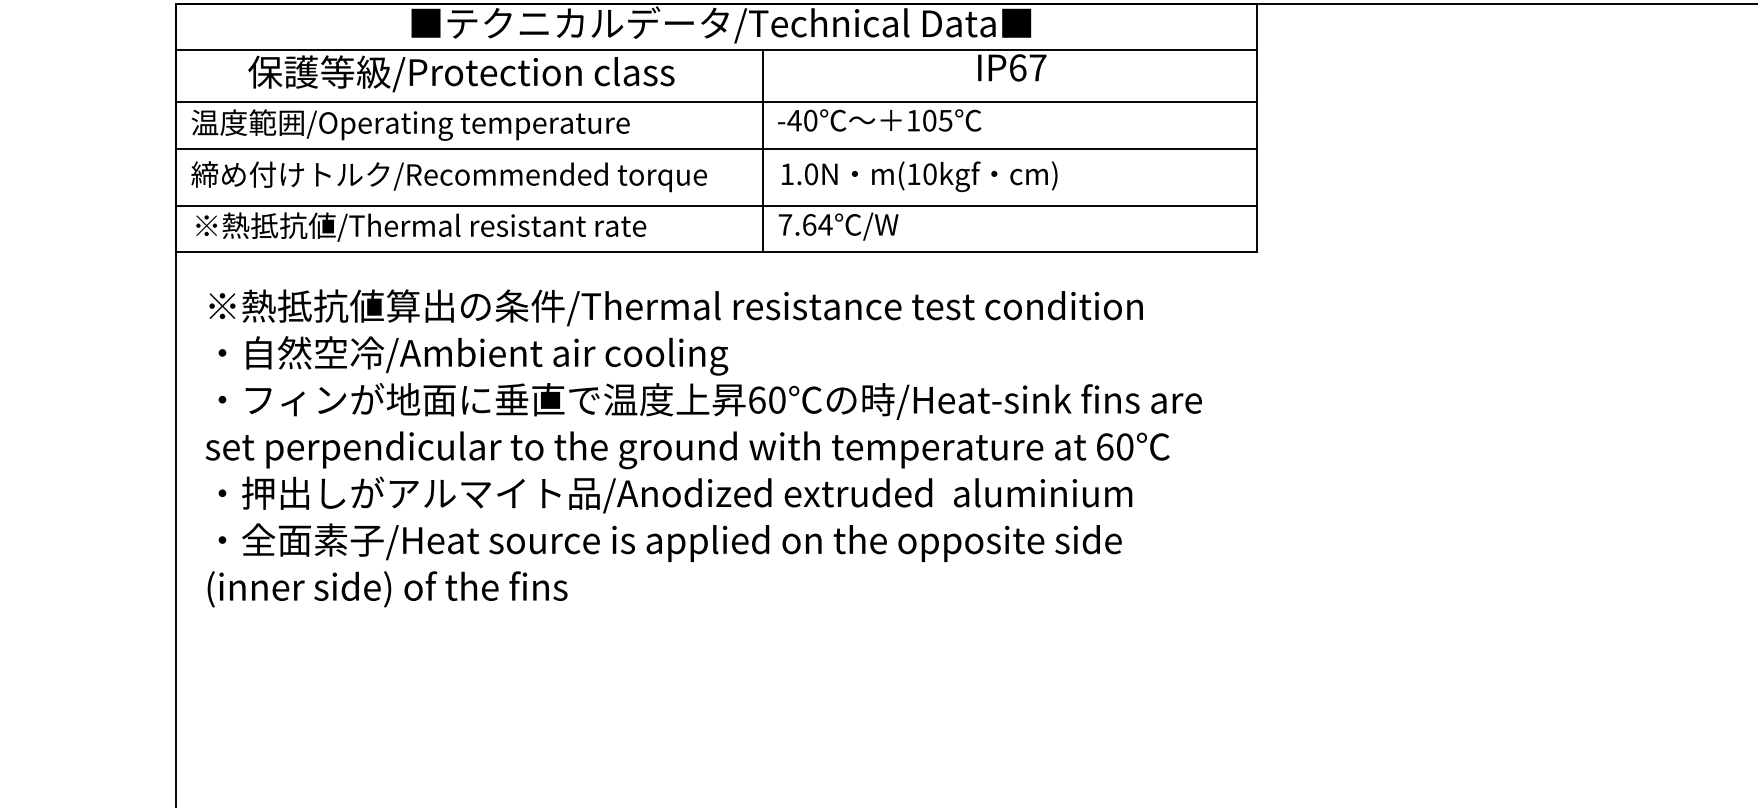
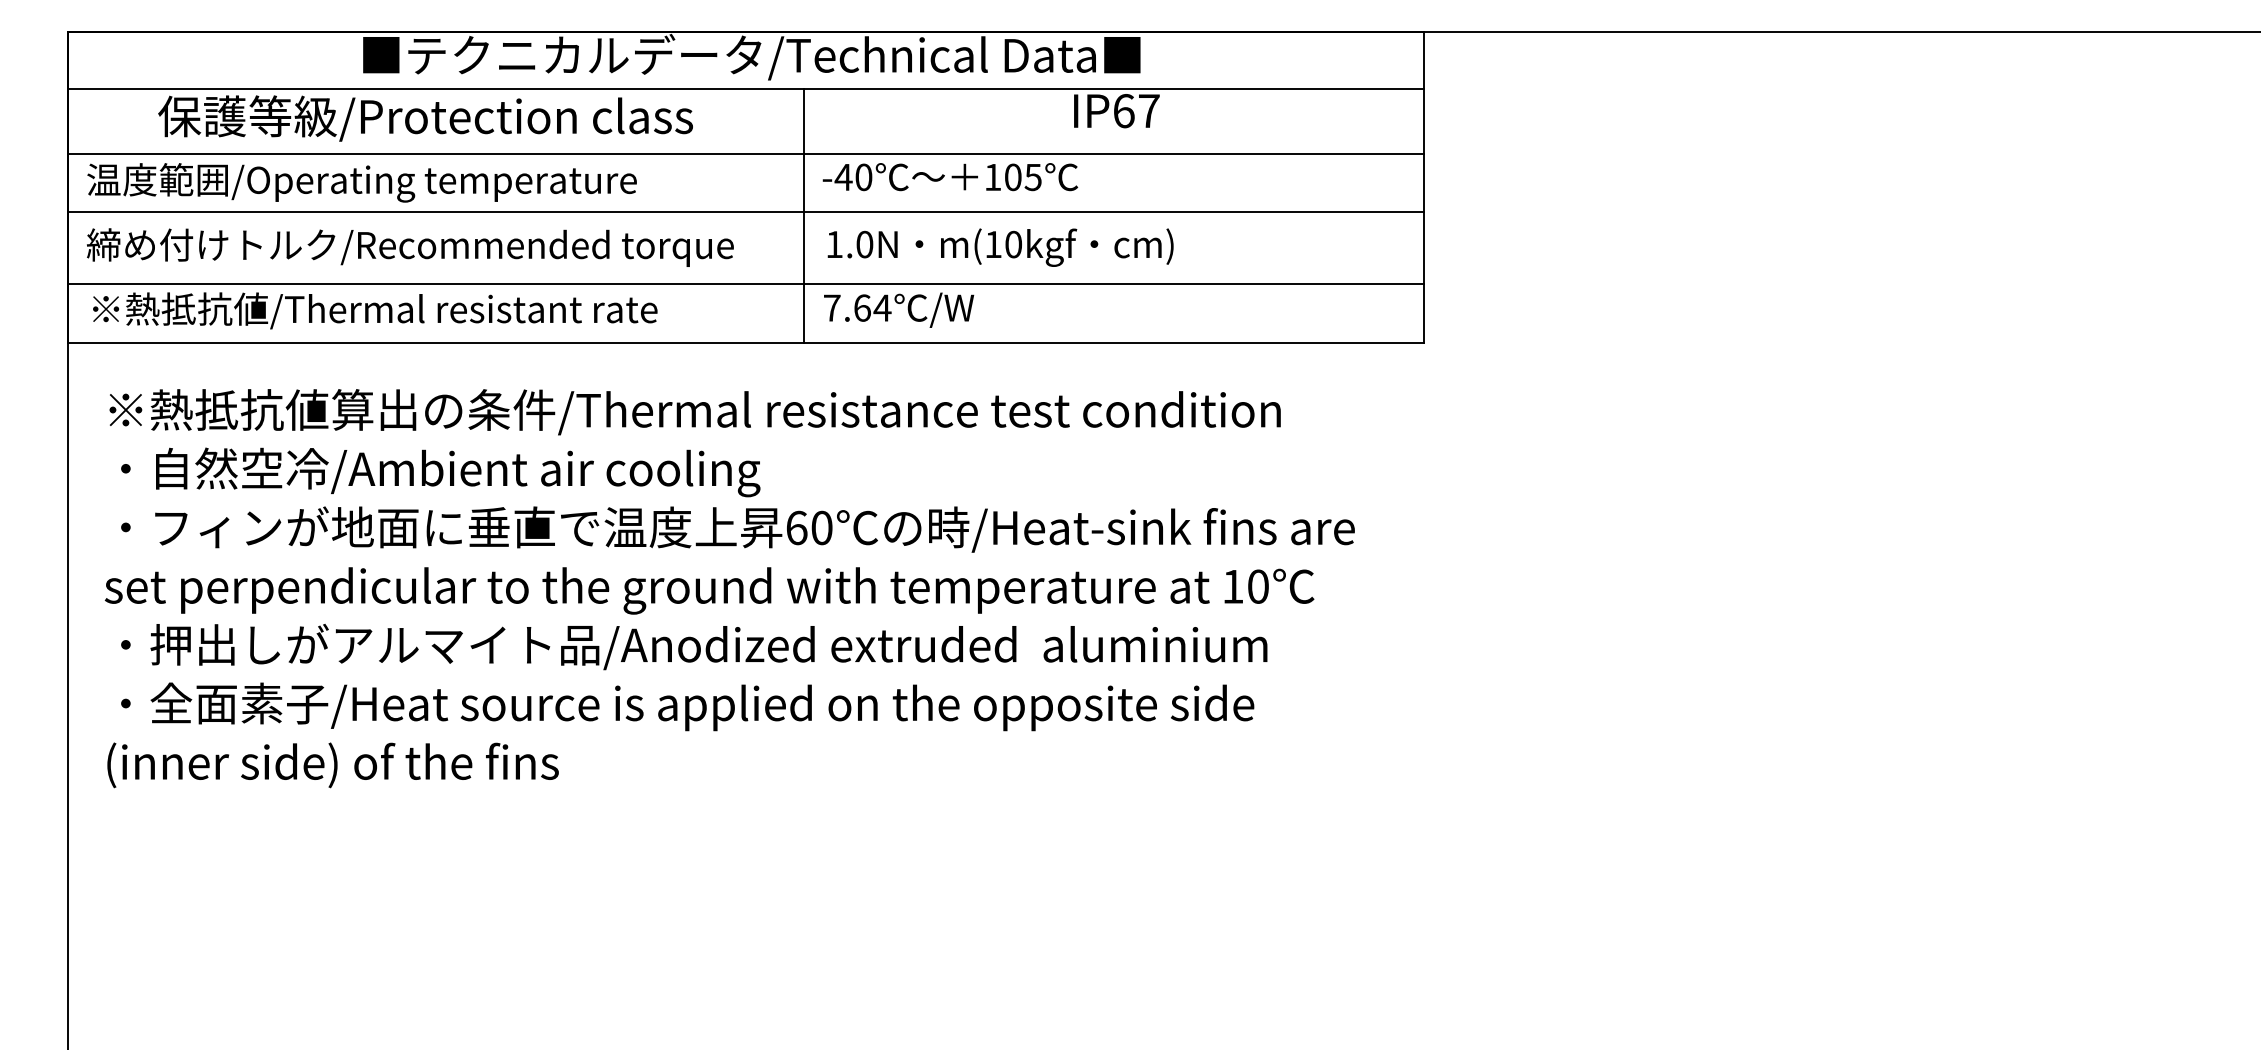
text: (1105, 446) -> (1233, 586), 60 -> 10

